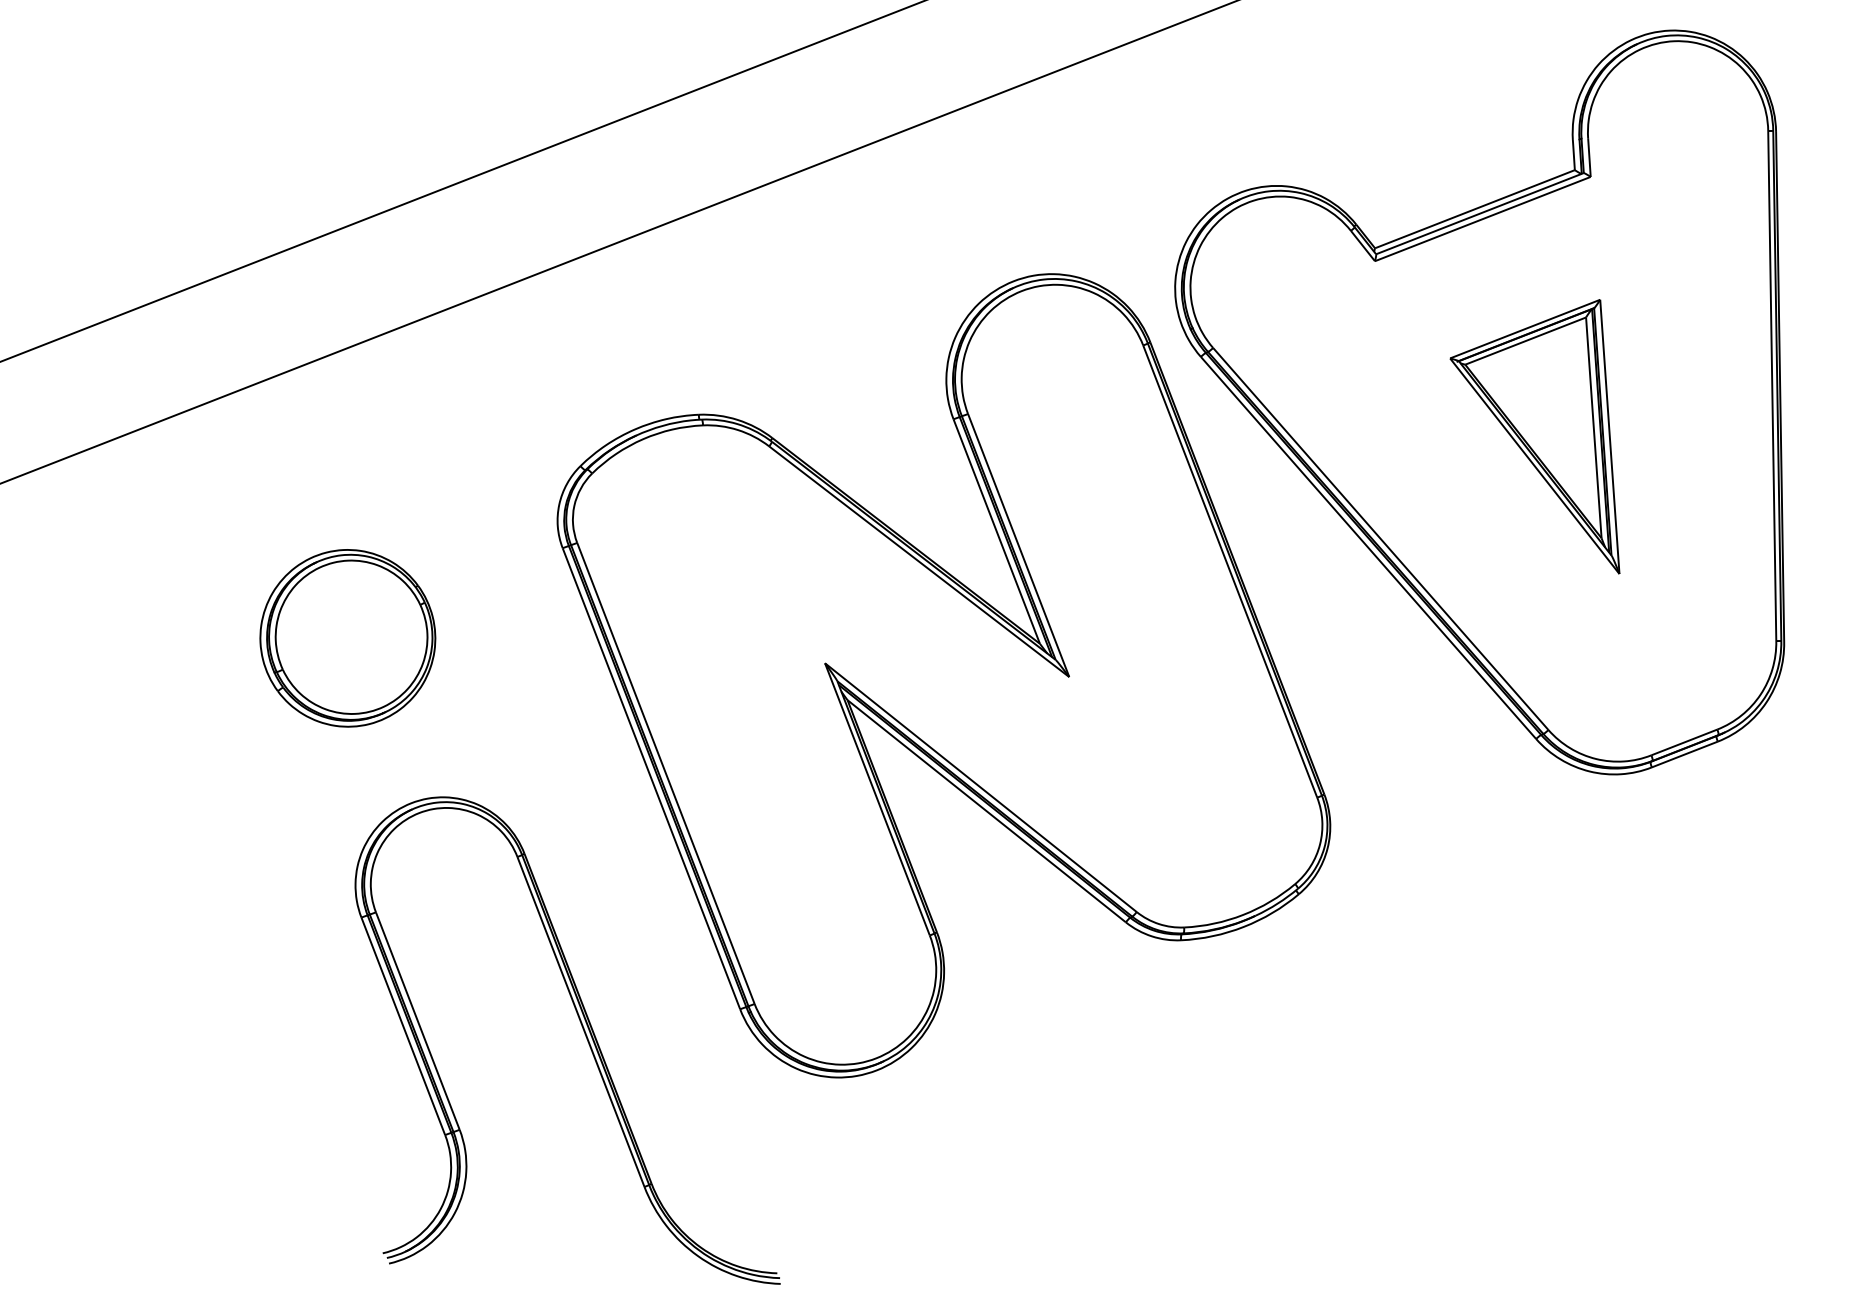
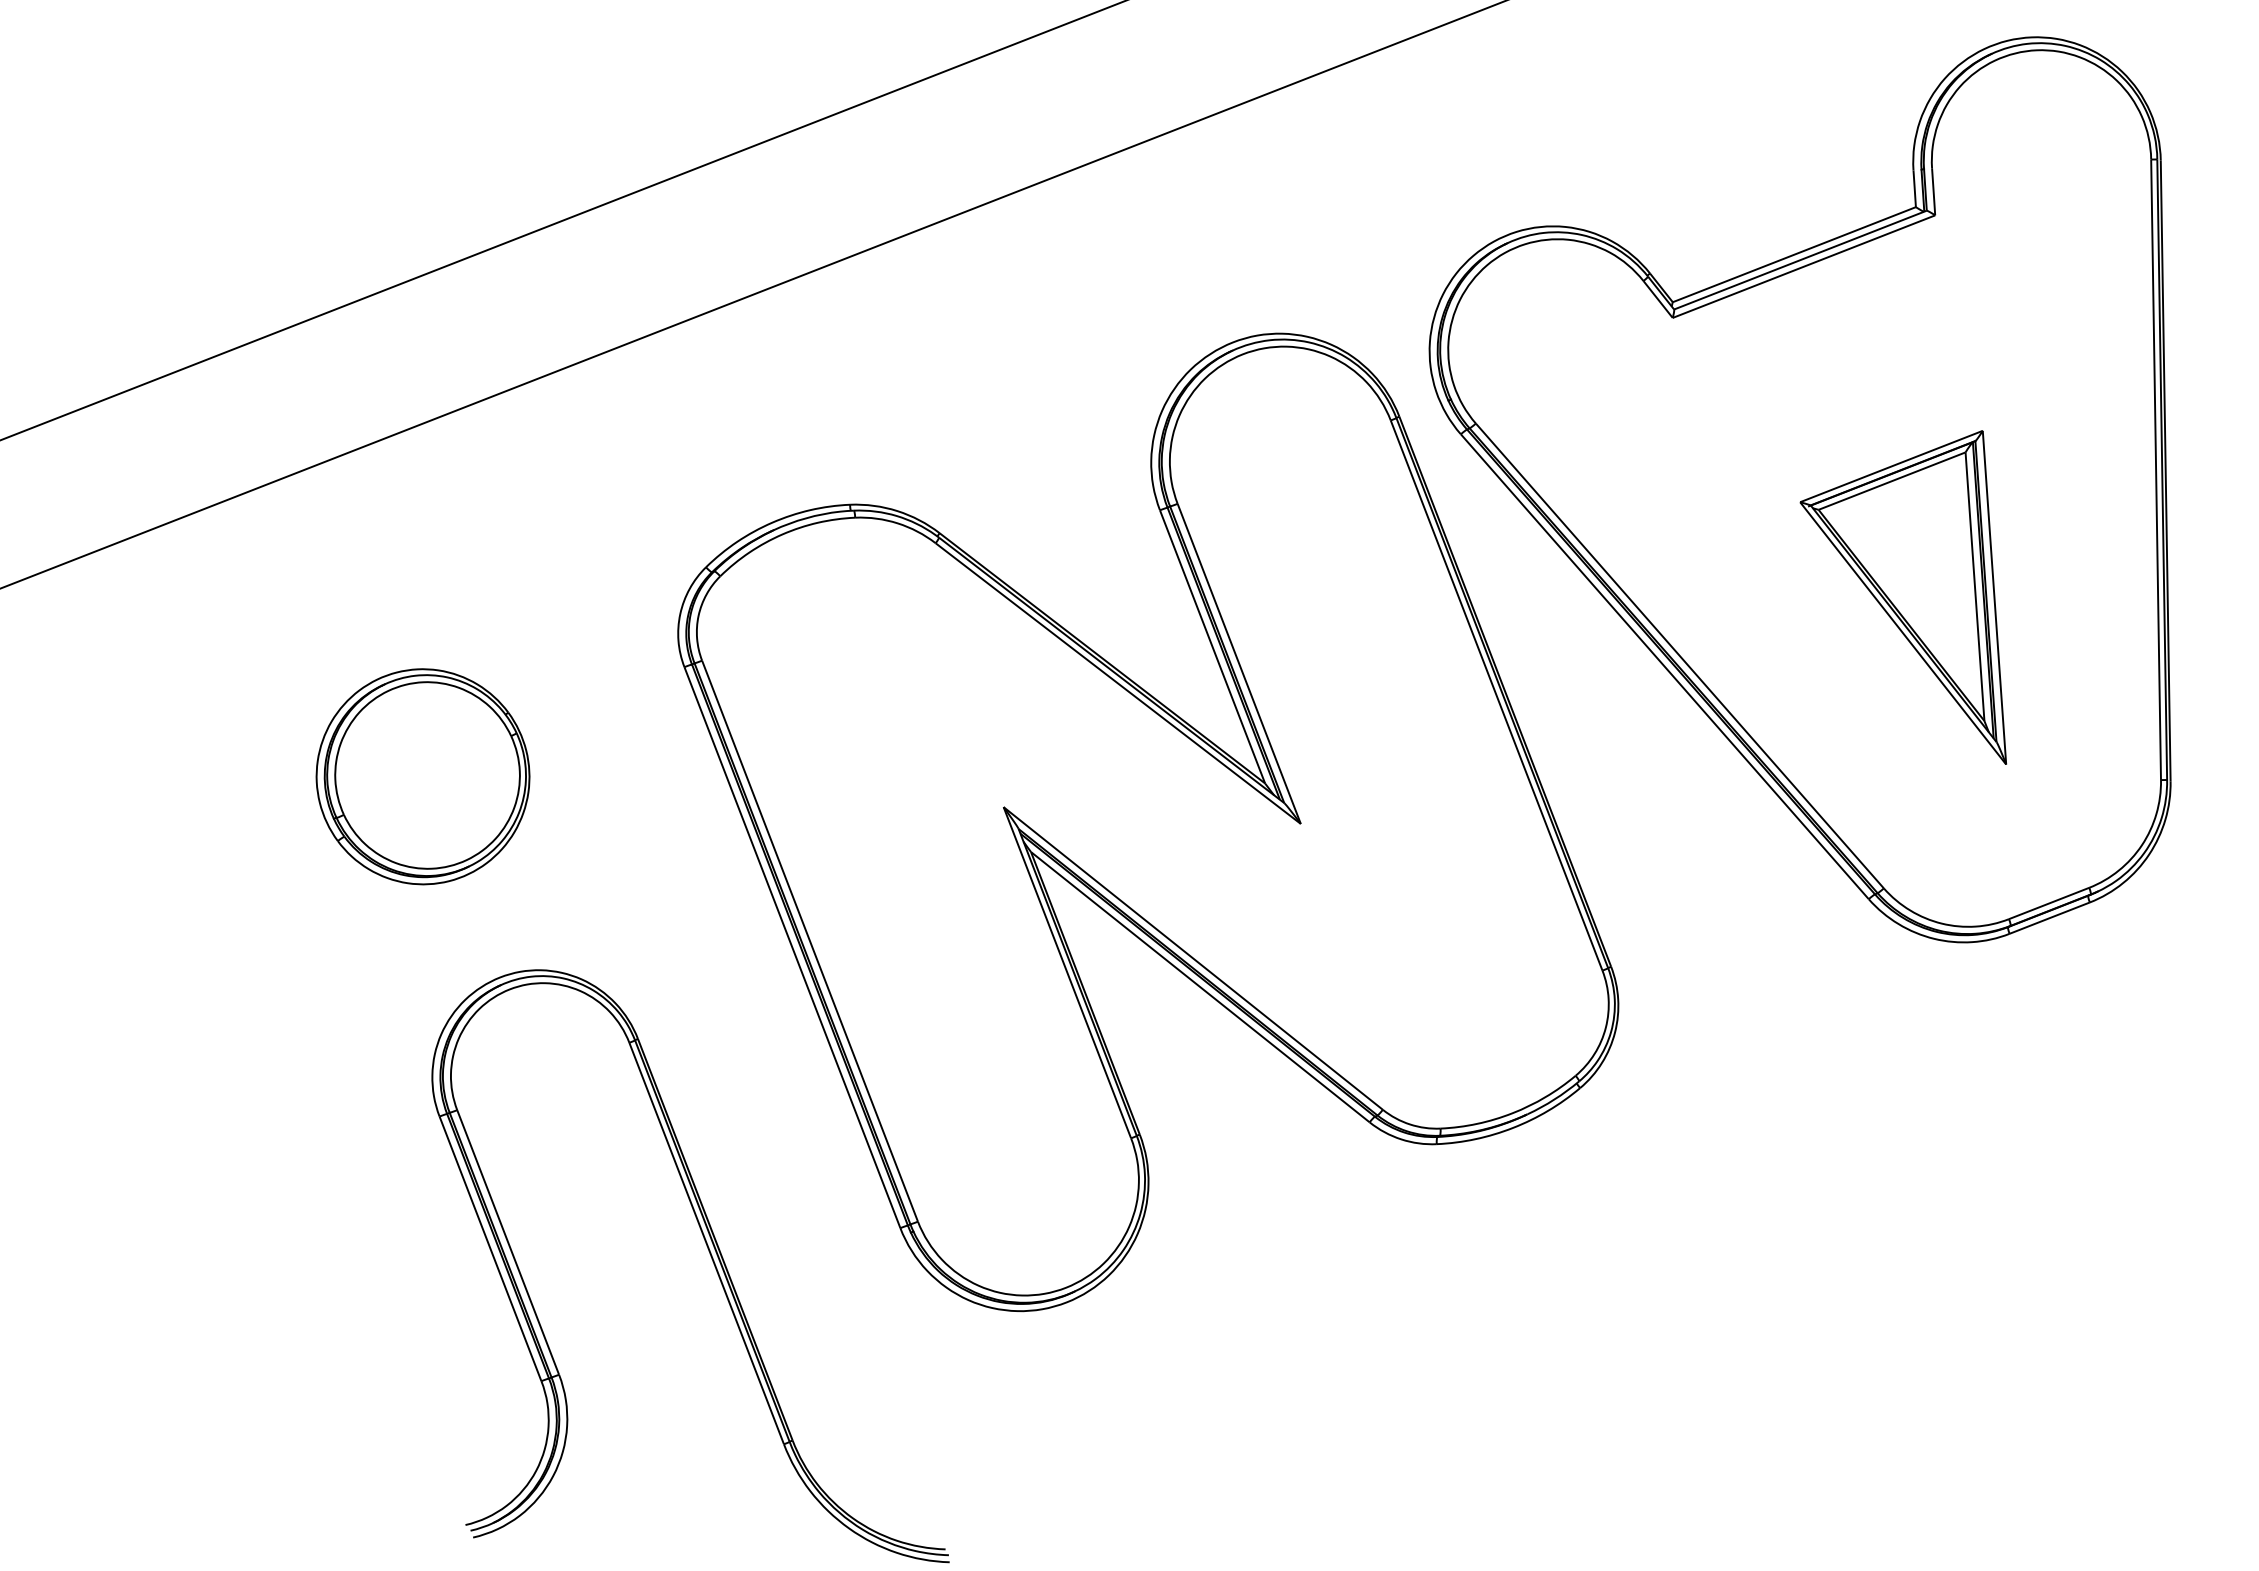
part: (1534, 436) -> (1902, 597), moved

